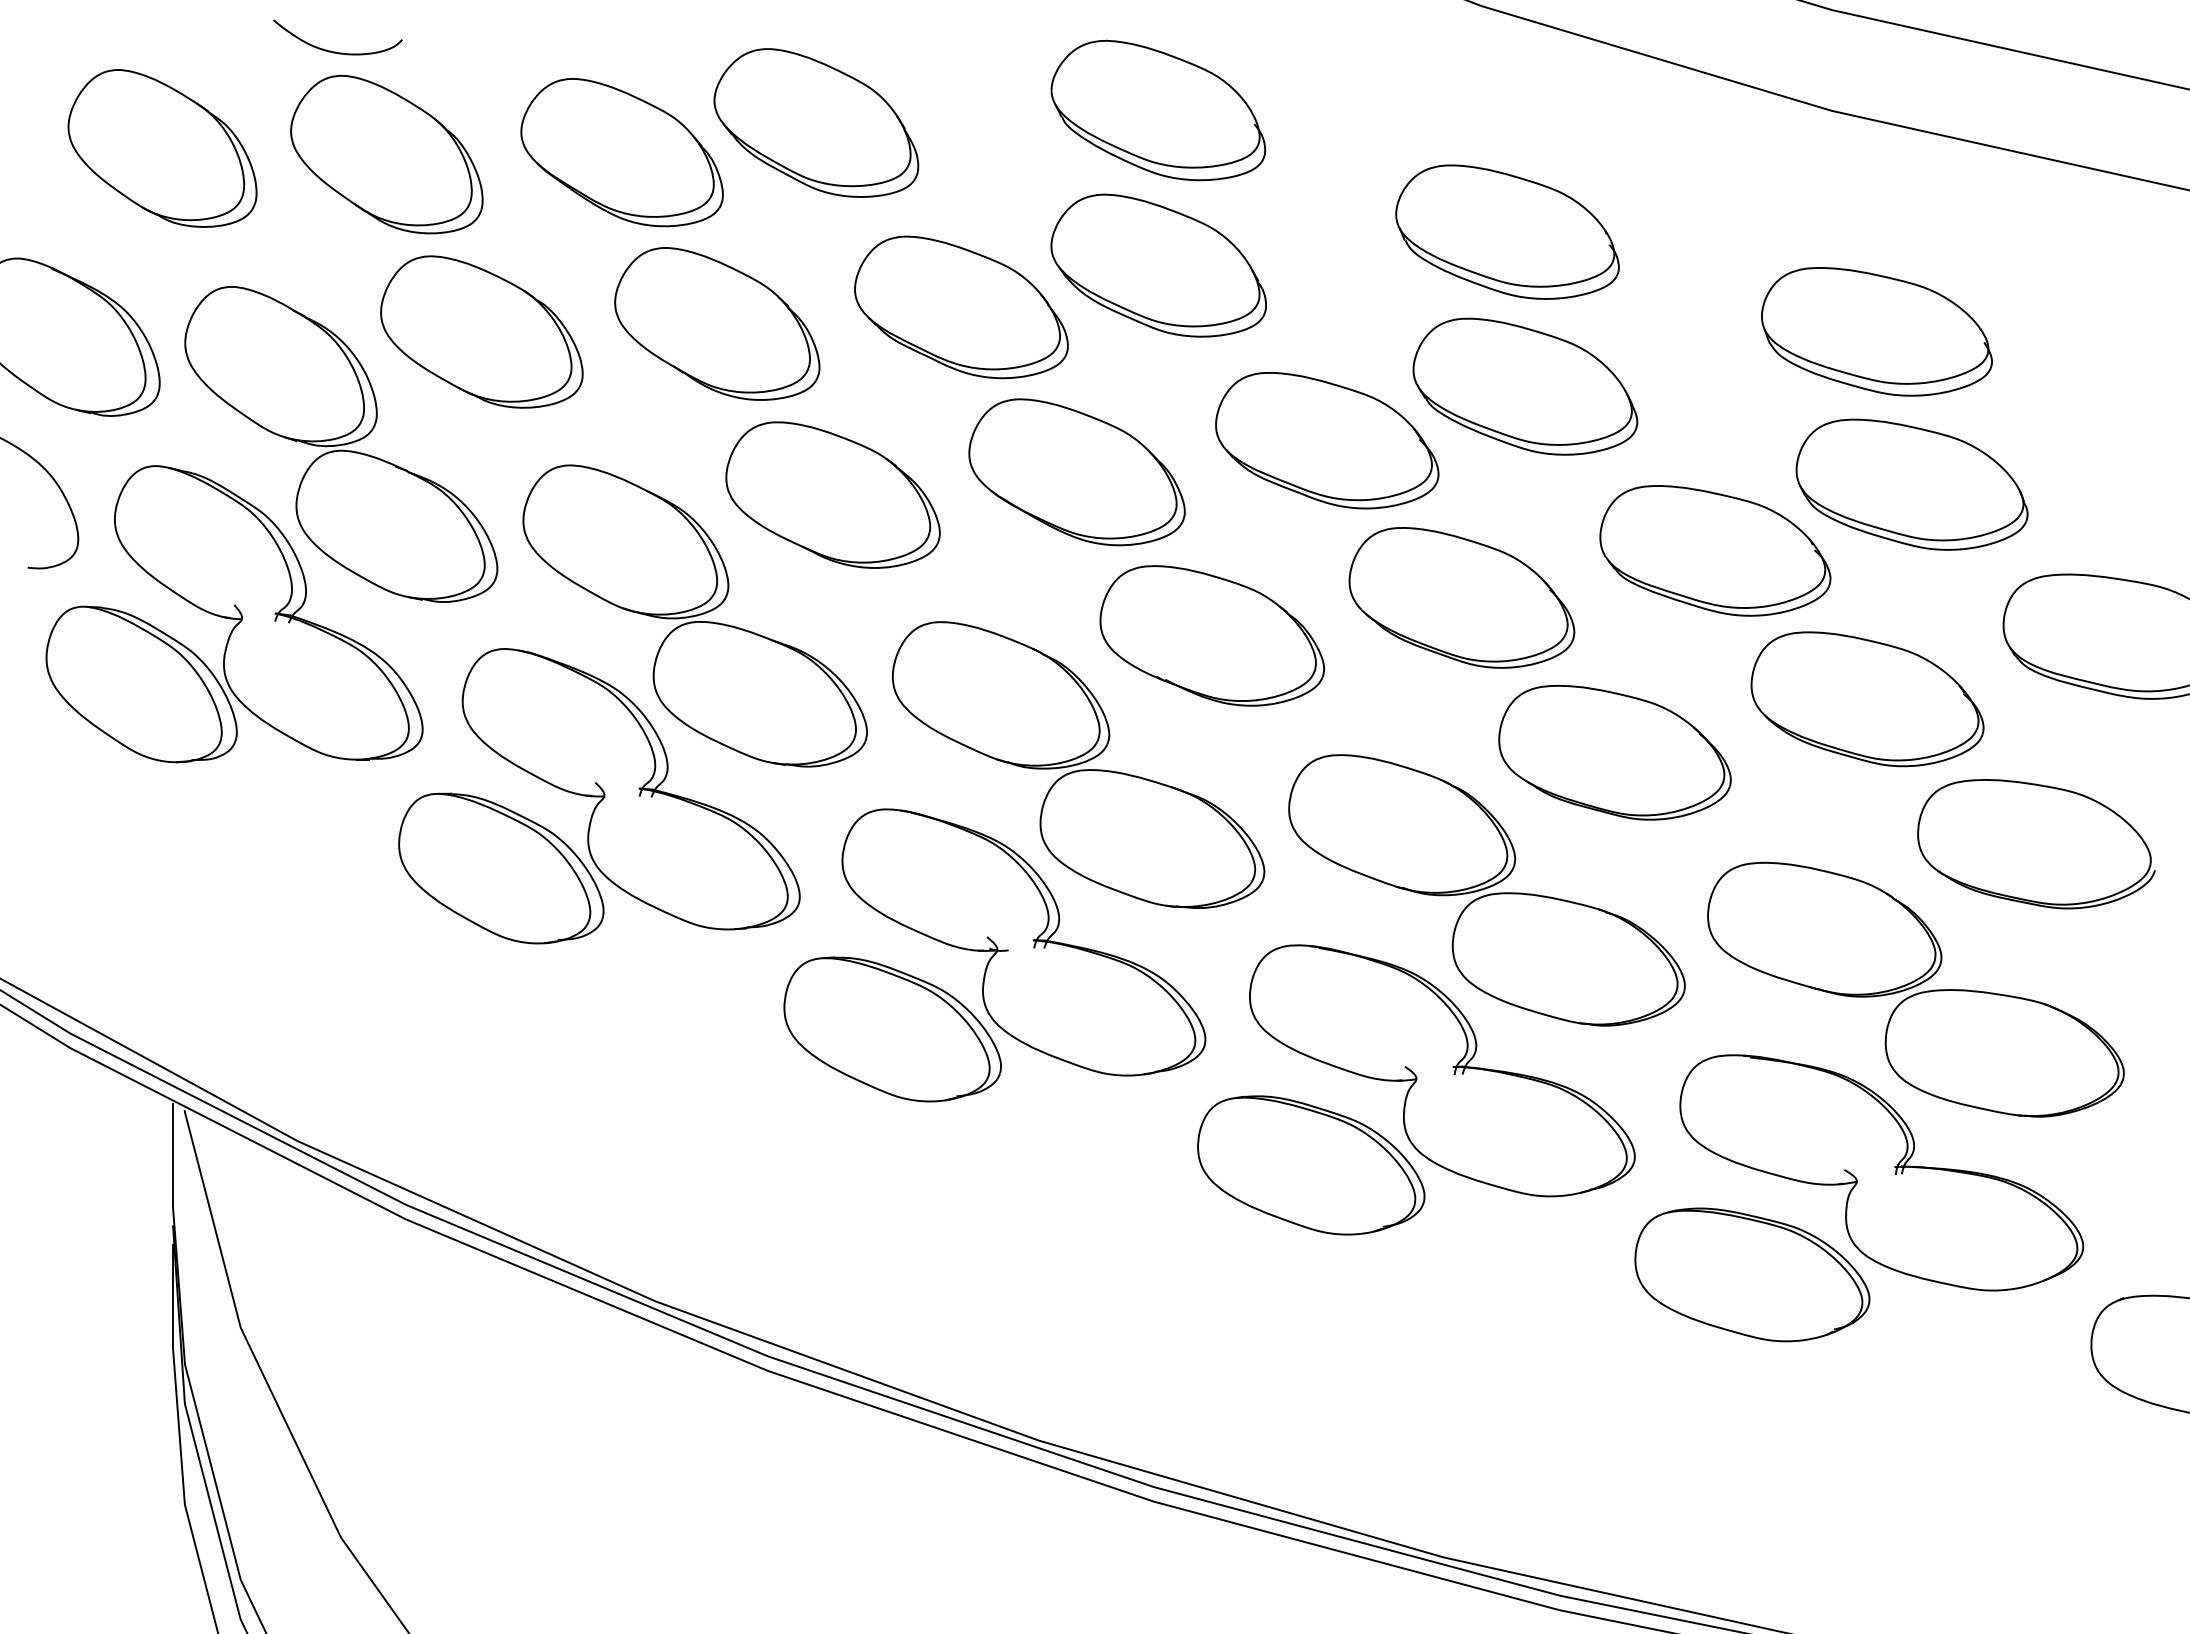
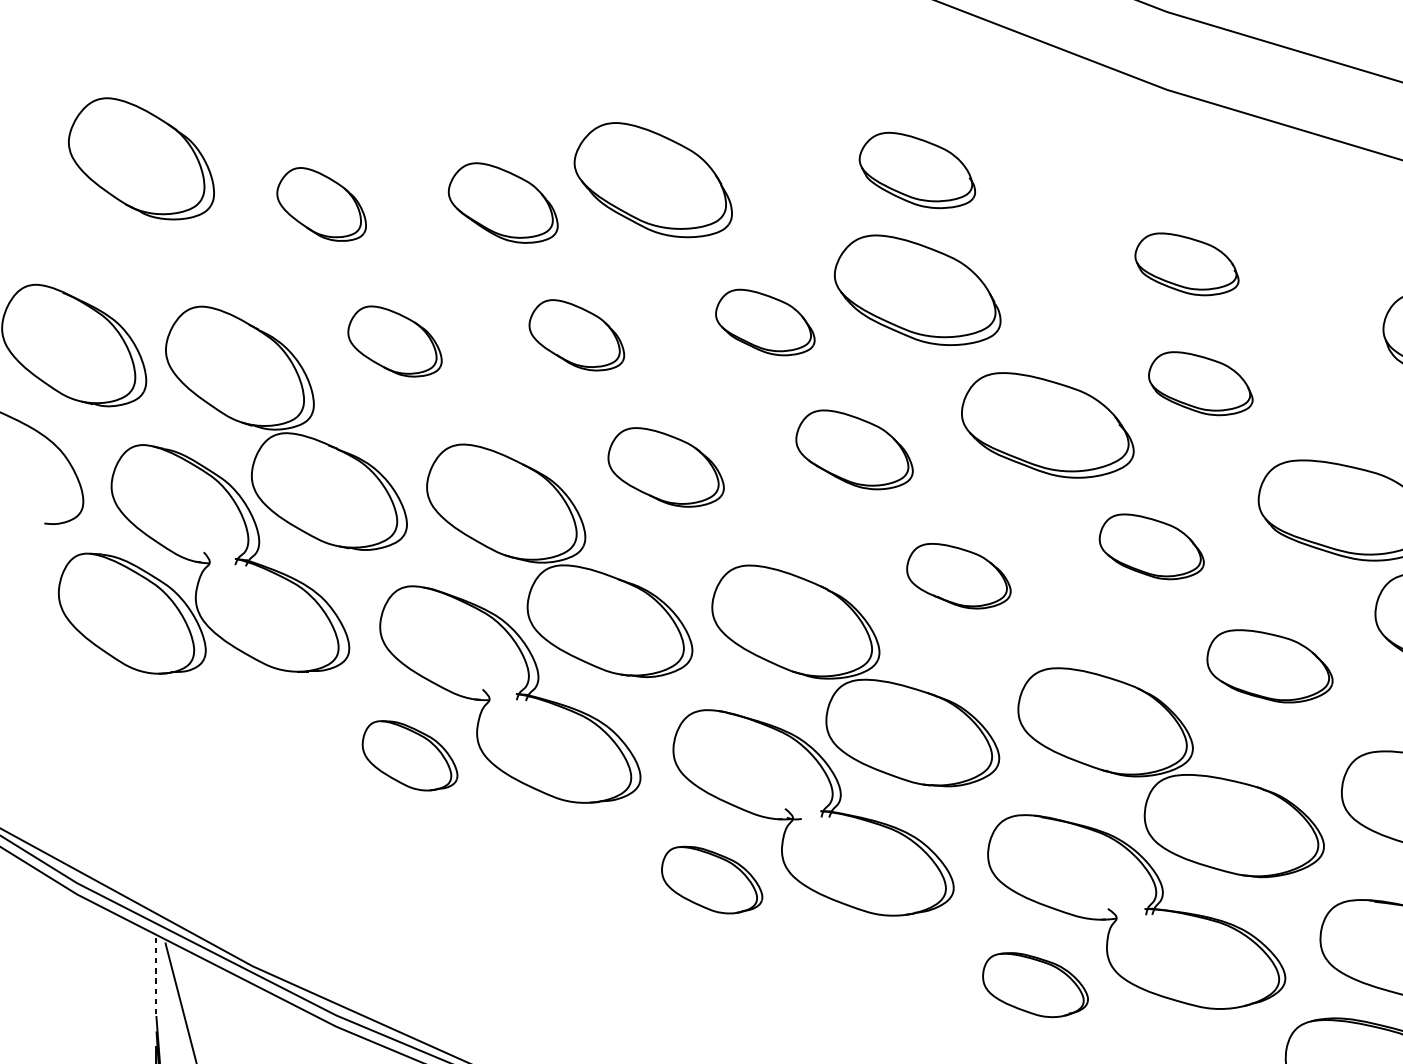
curve: (335, 51) -> (281, 124), removed
part: (1158, 110) -> (917, 170), size x0.7
part: (162, 148) -> (141, 158), moved
part: (621, 152) -> (502, 202), size x0.7
part: (386, 154) -> (321, 204), size x0.6
part: (1507, 231) -> (1186, 263), size x0.6
part: (961, 307) -> (765, 322), size x0.6
part: (717, 323) -> (576, 334), size x0.6
part: (481, 331) -> (394, 341), size x0.6
part: (1525, 386) -> (1200, 383), size x0.6
part: (1076, 472) -> (854, 450), size x0.7
part: (832, 494) -> (665, 466), size x0.7
part: (1461, 597) -> (1151, 546), size x0.6
part: (1211, 635) -> (958, 575), size x0.6
part: (1614, 752) -> (1269, 666), size x0.7
part: (501, 868) -> (410, 755), size x0.6
part: (892, 1029) -> (712, 880), size x0.6
line: (172, 1154) -> (156, 976), solid -> dashed
part: (1311, 1165) -> (1035, 985), size x0.6

